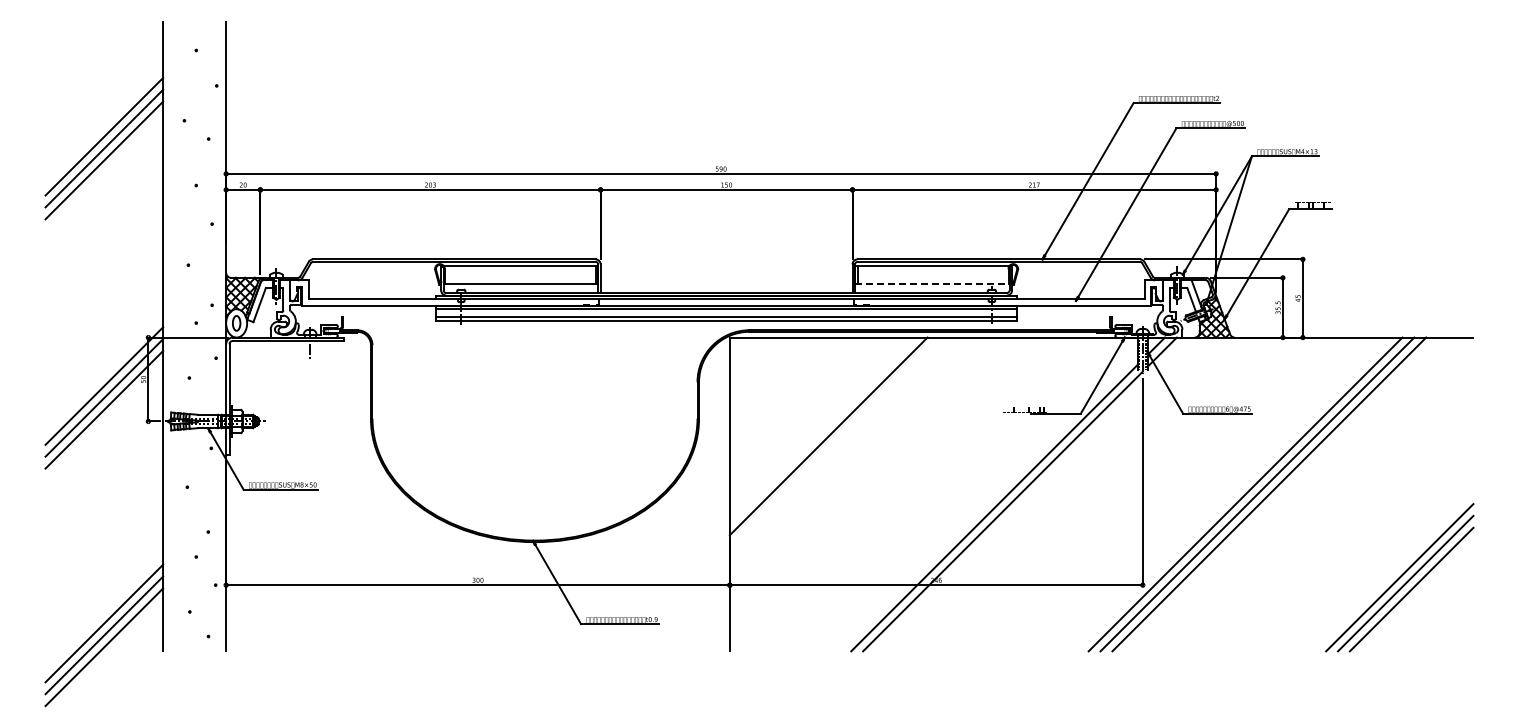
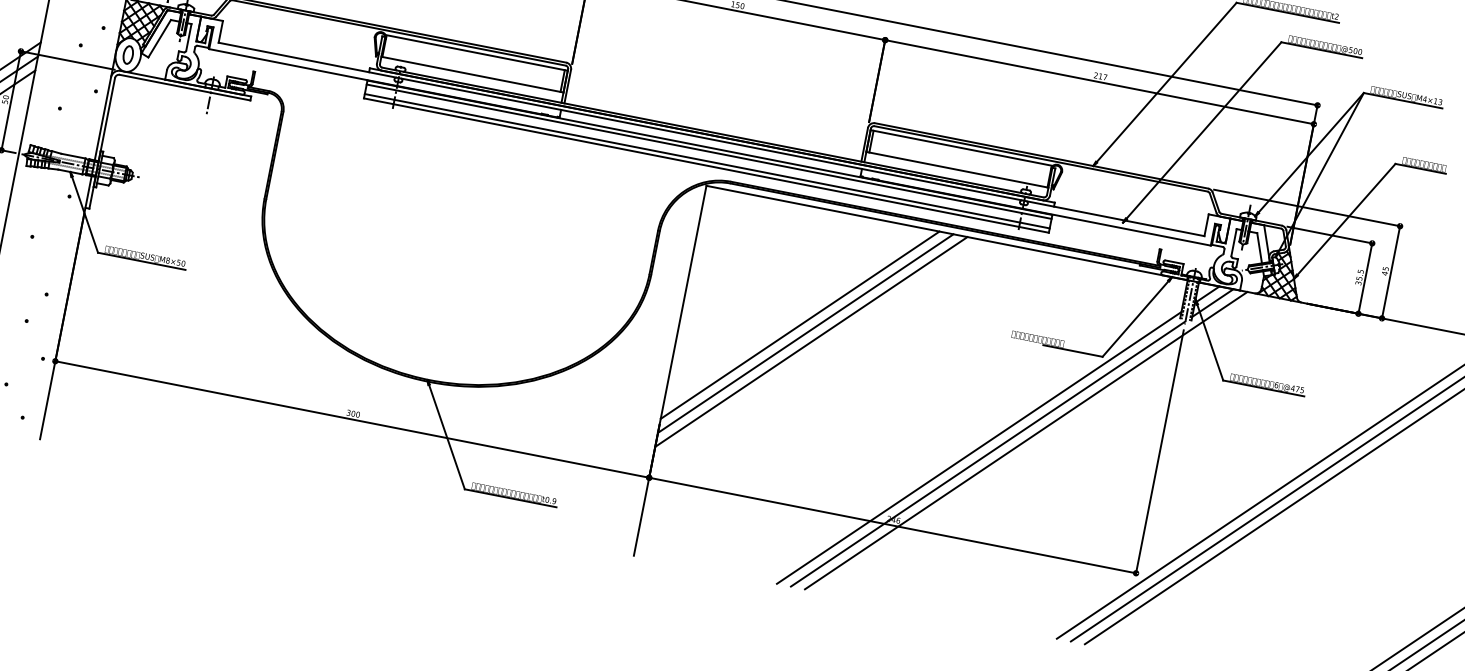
line: (932, 284) -> (957, 170), dashed -> solid
line: (834, 442) -> (805, 333), added
line: (840, 448) -> (811, 342), added
line: (1031, 494) -> (1025, 440), added

